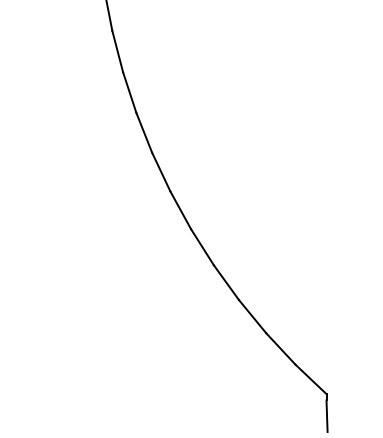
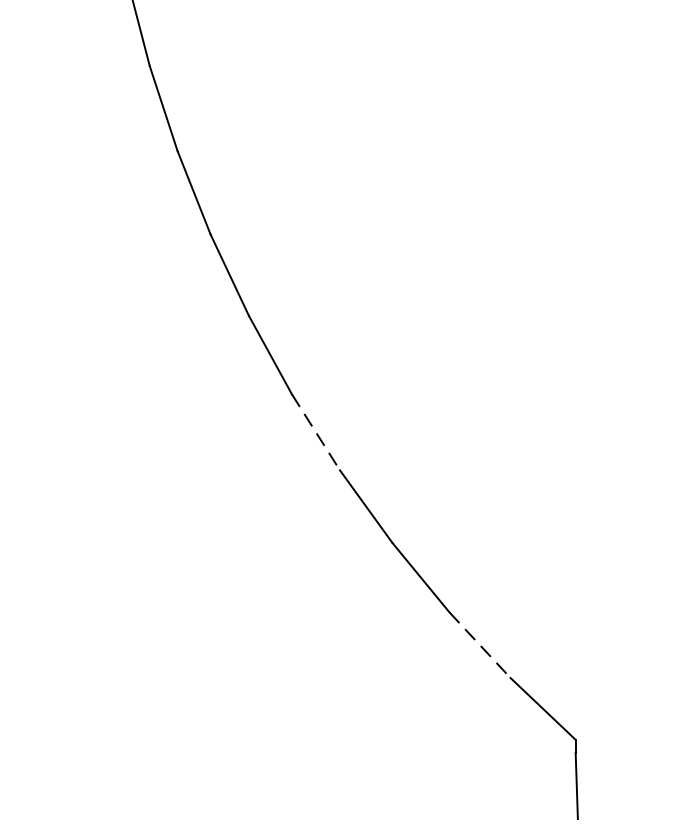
line: (202, 247) -> (316, 432), solid -> dashed
line: (281, 349) -> (481, 646), solid -> dashed

